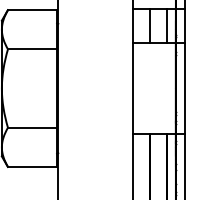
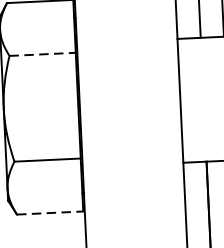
line: (32, 49) -> (42, 54), solid -> dashed
line: (32, 166) -> (50, 212), solid -> dashed

